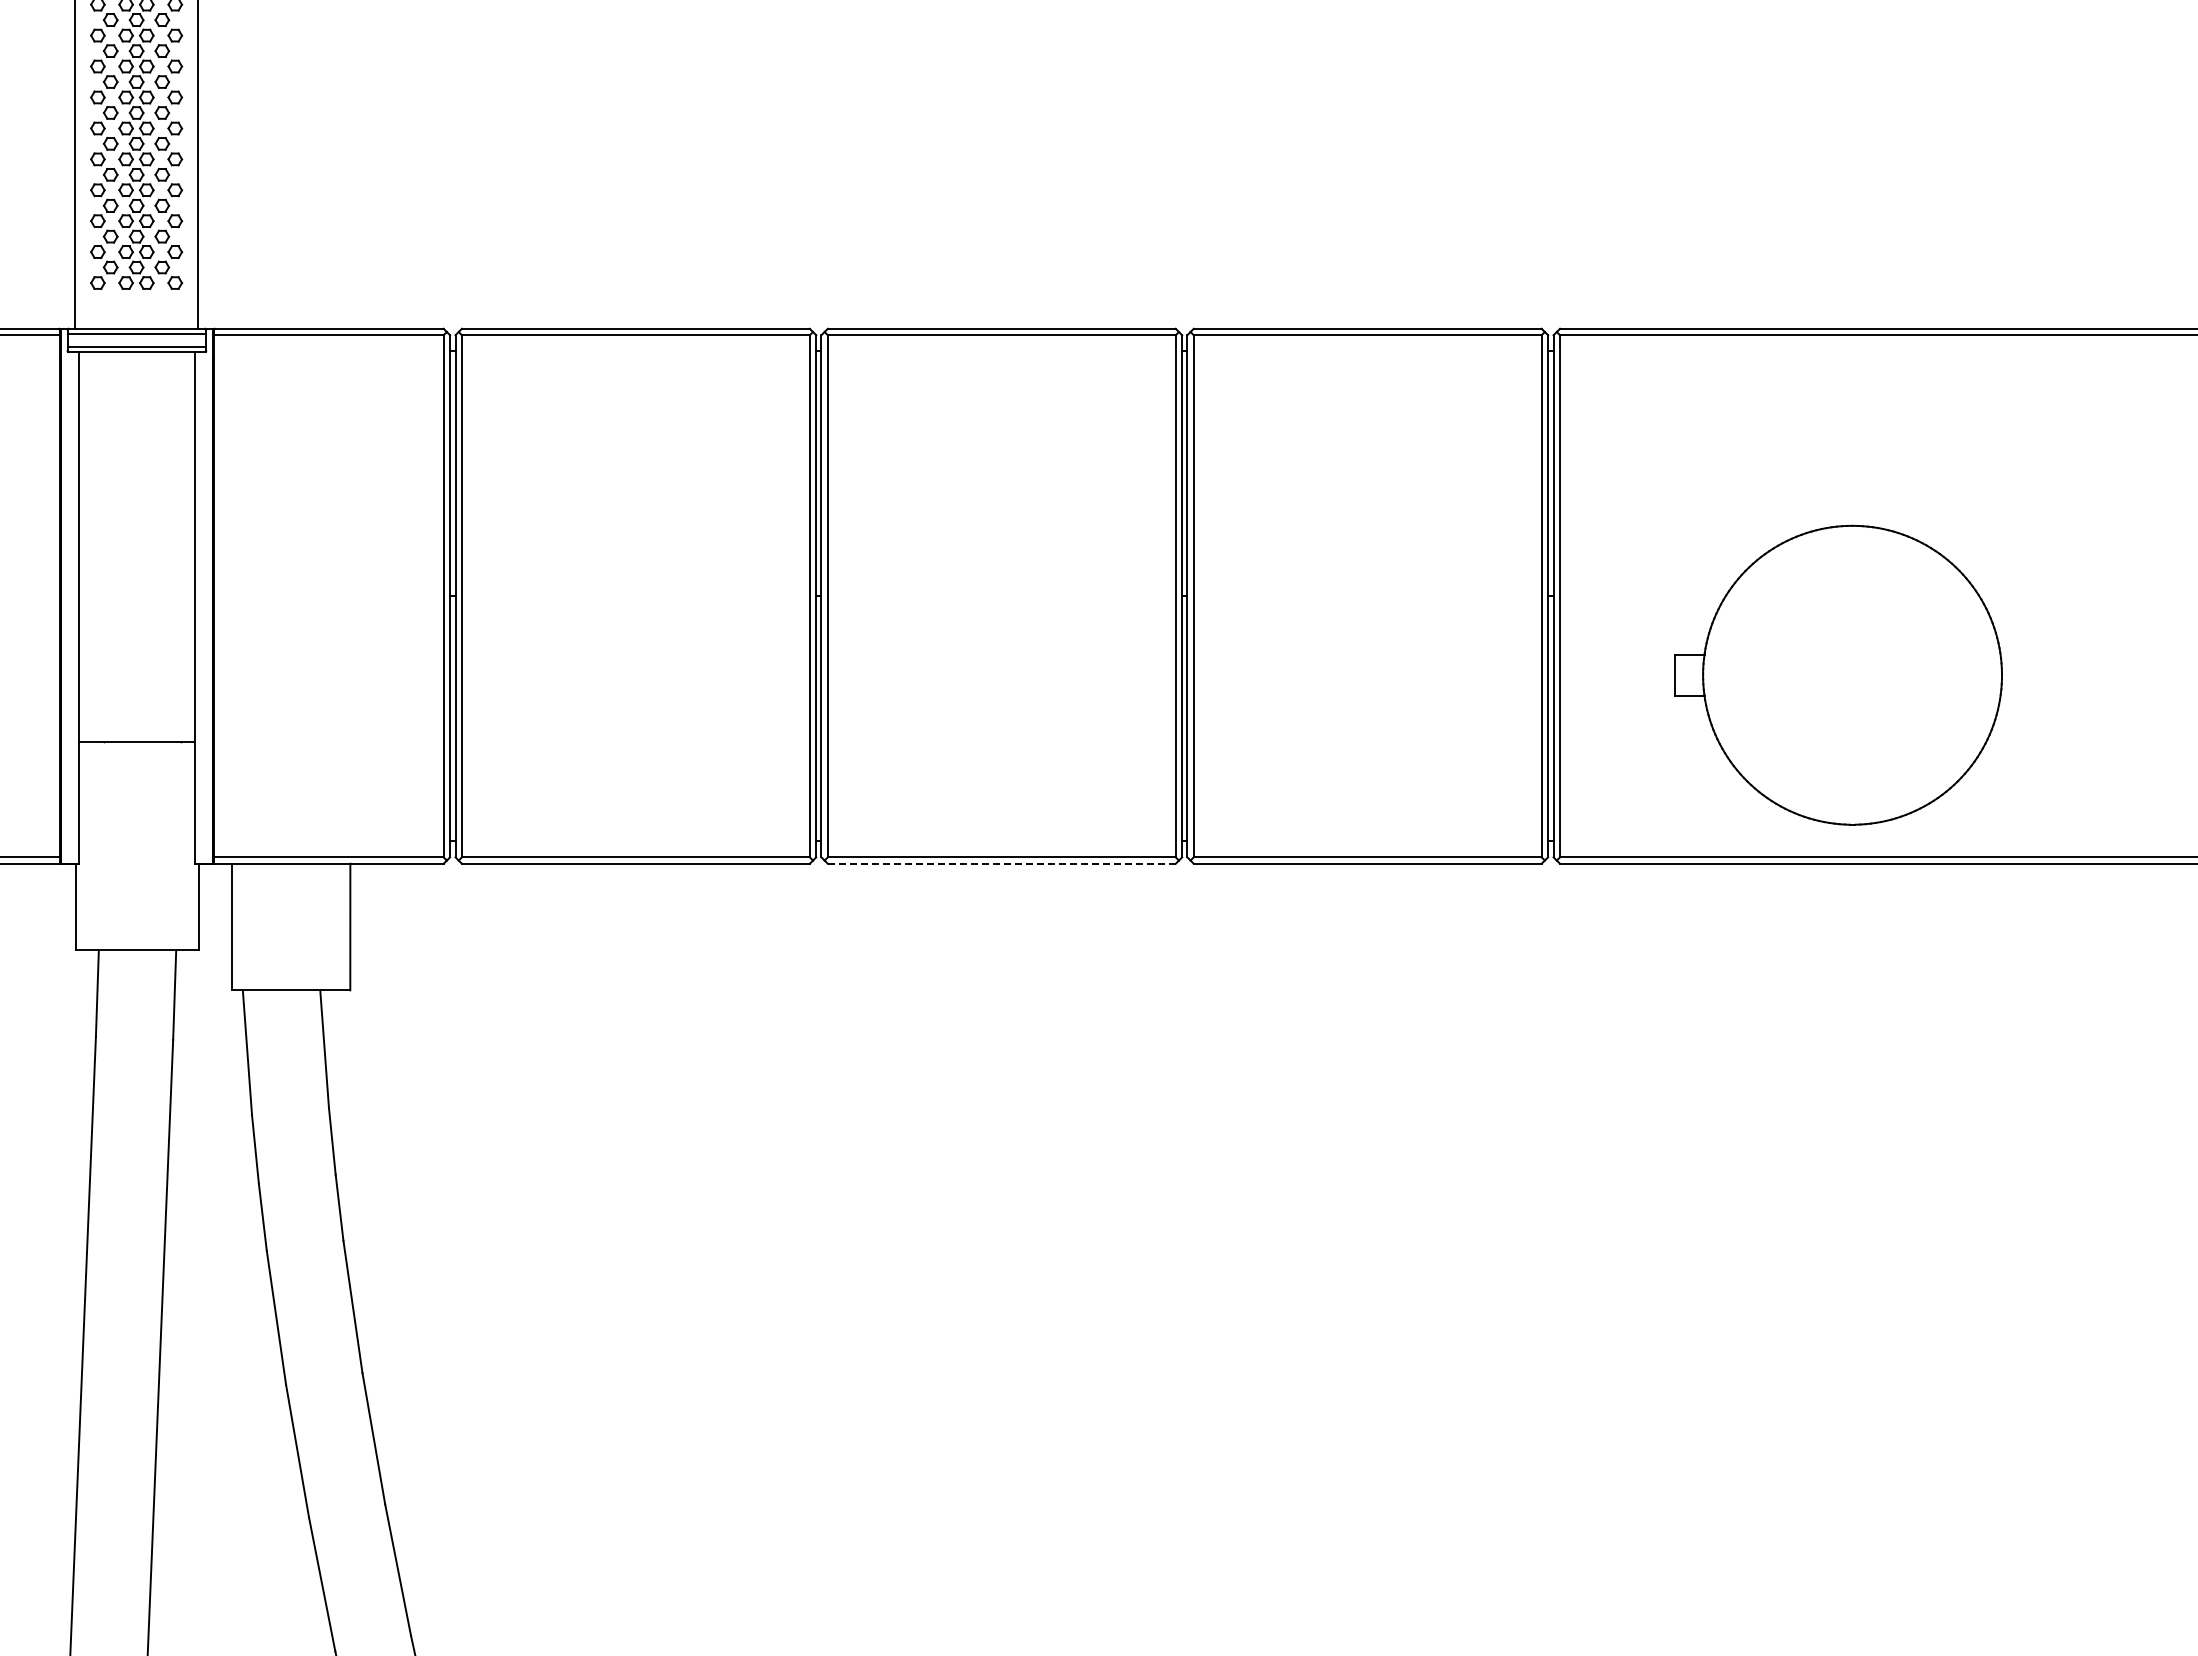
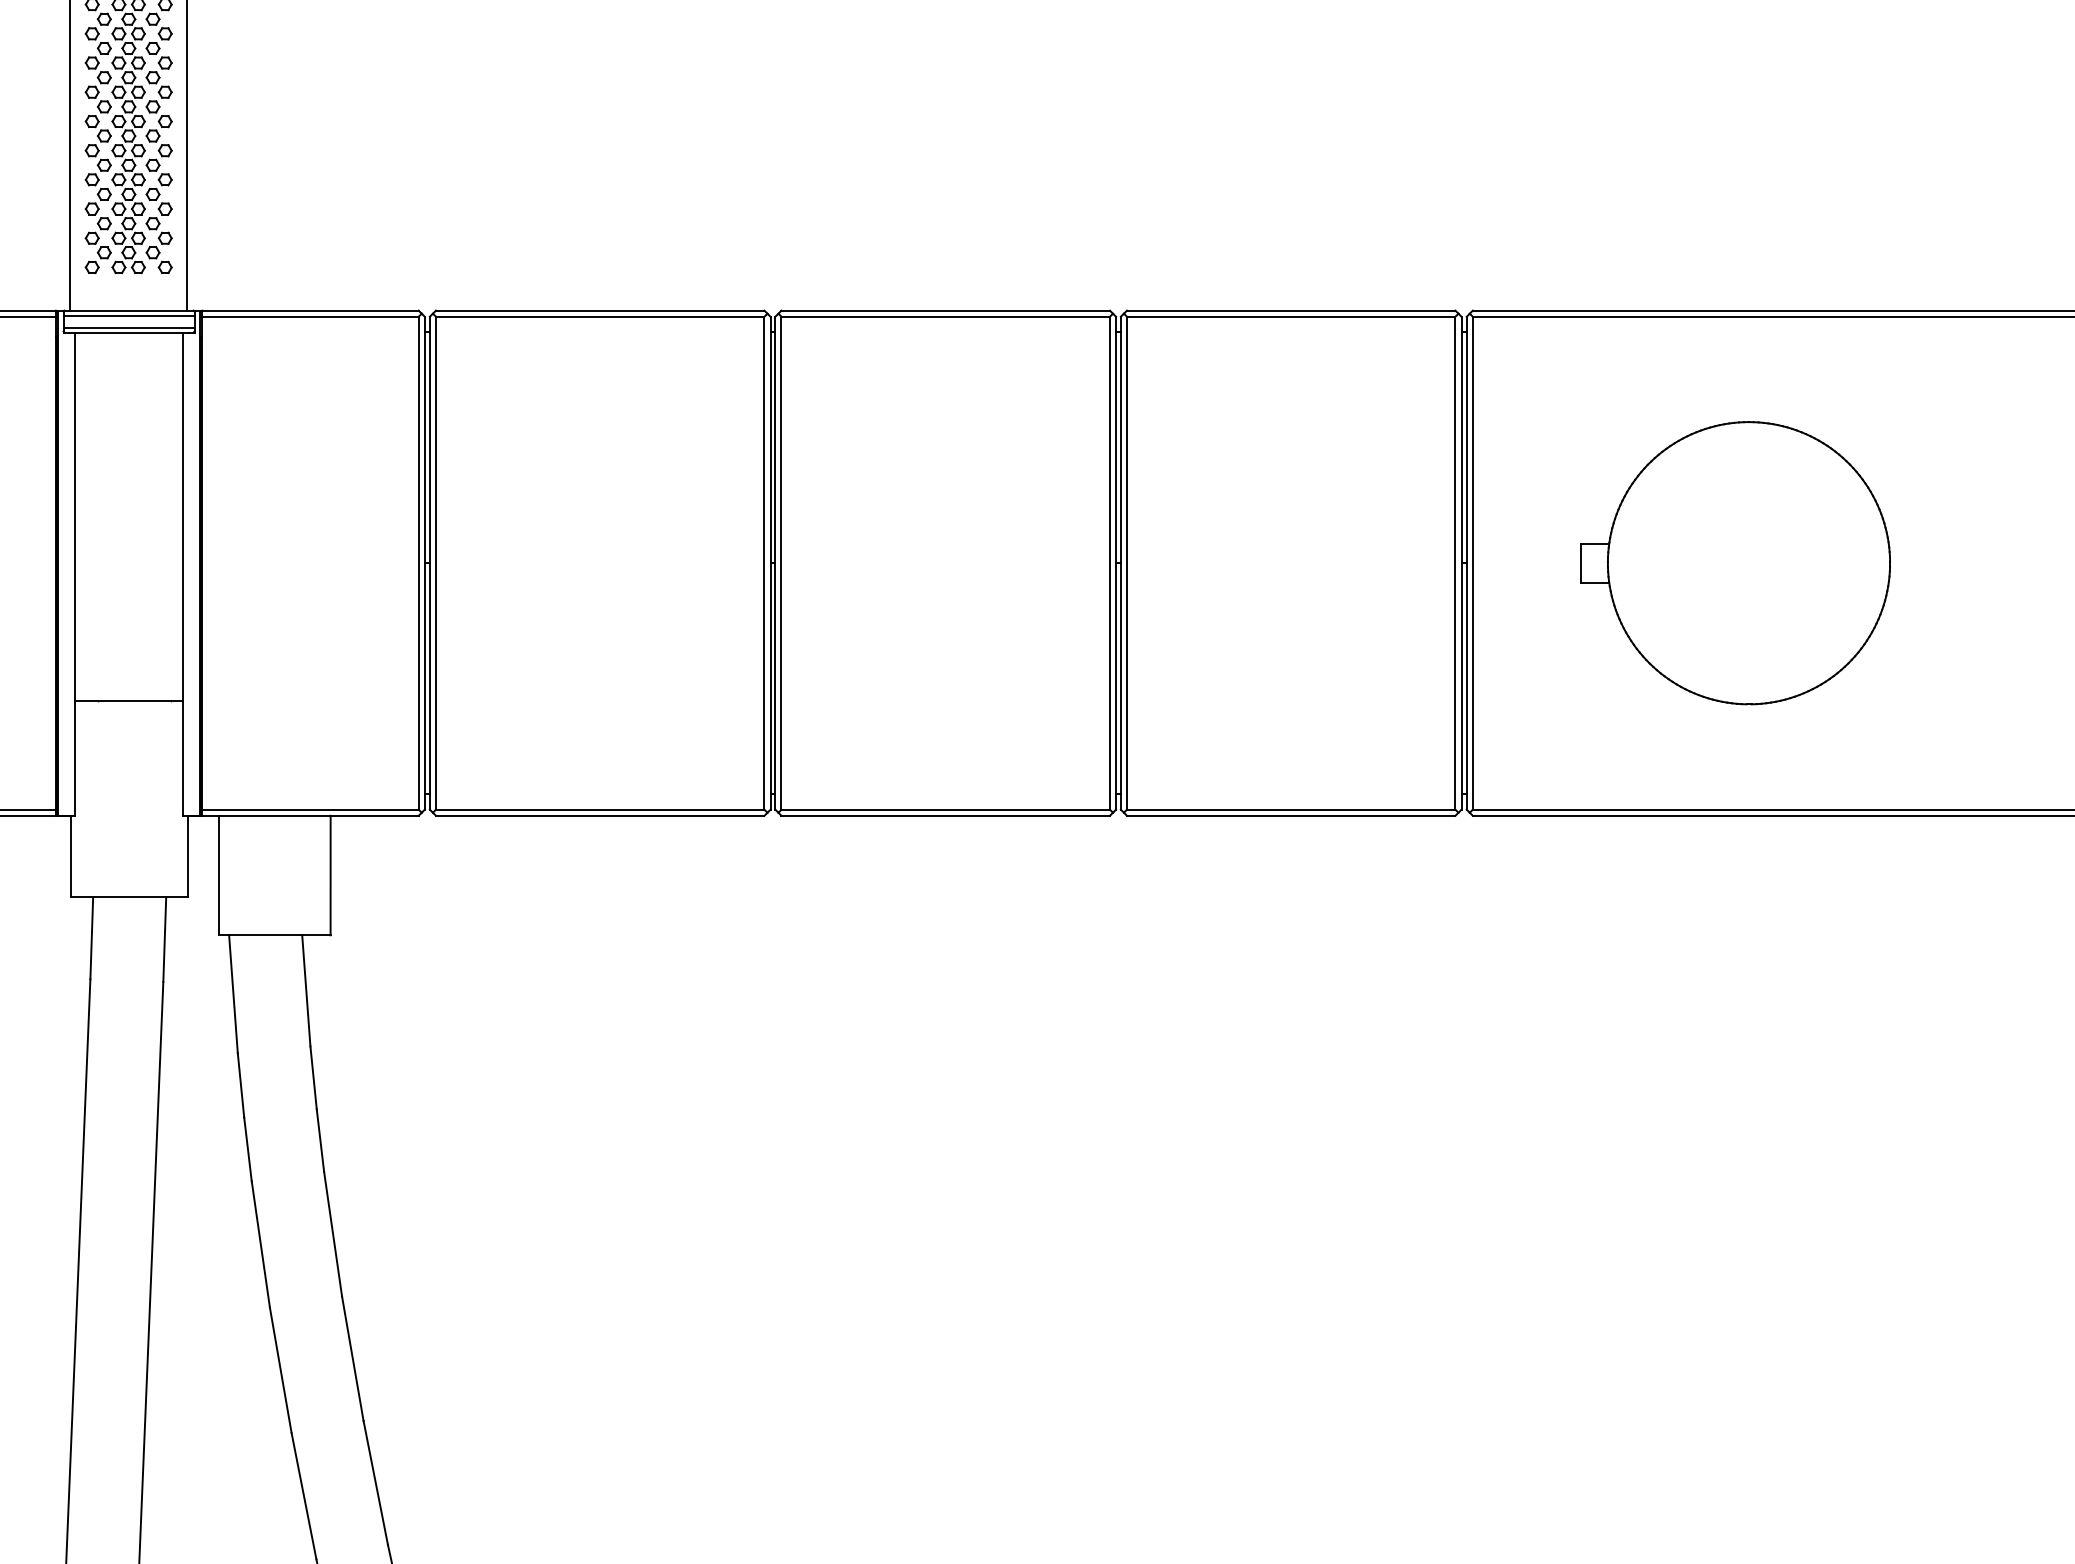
part: (1838, 674) -> (1735, 562), moved
line: (1001, 863) -> (945, 815), dashed -> solid

